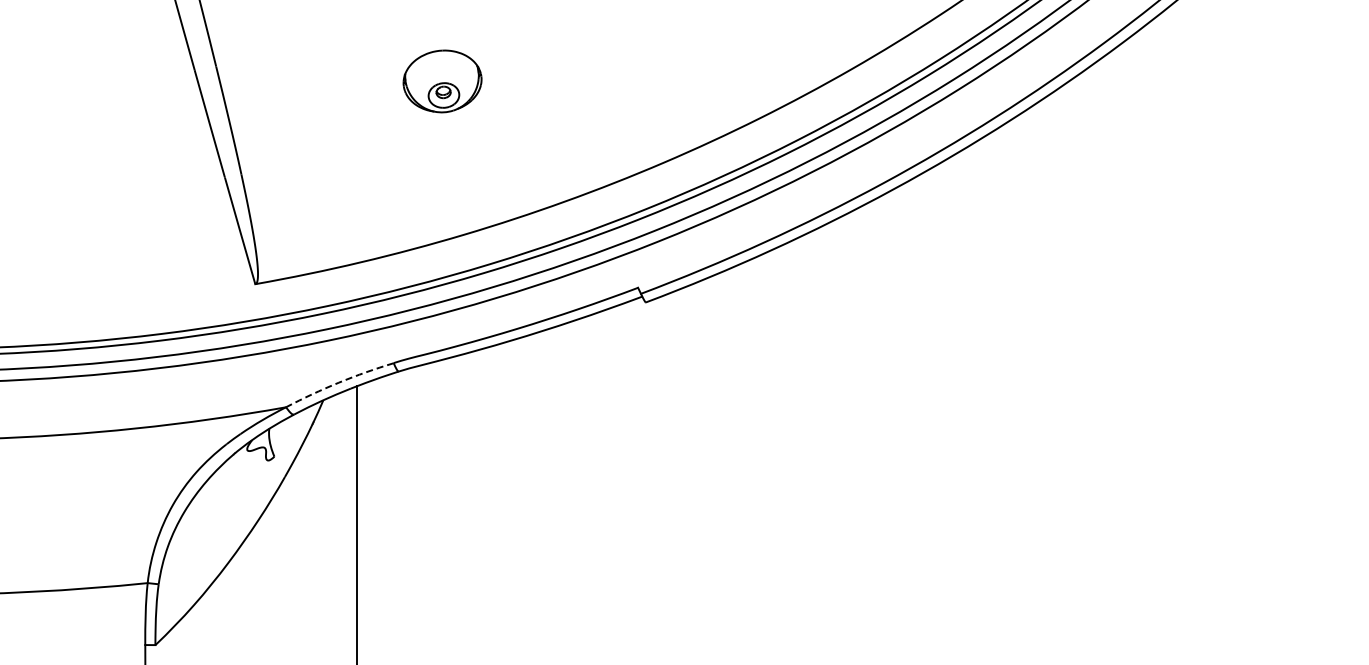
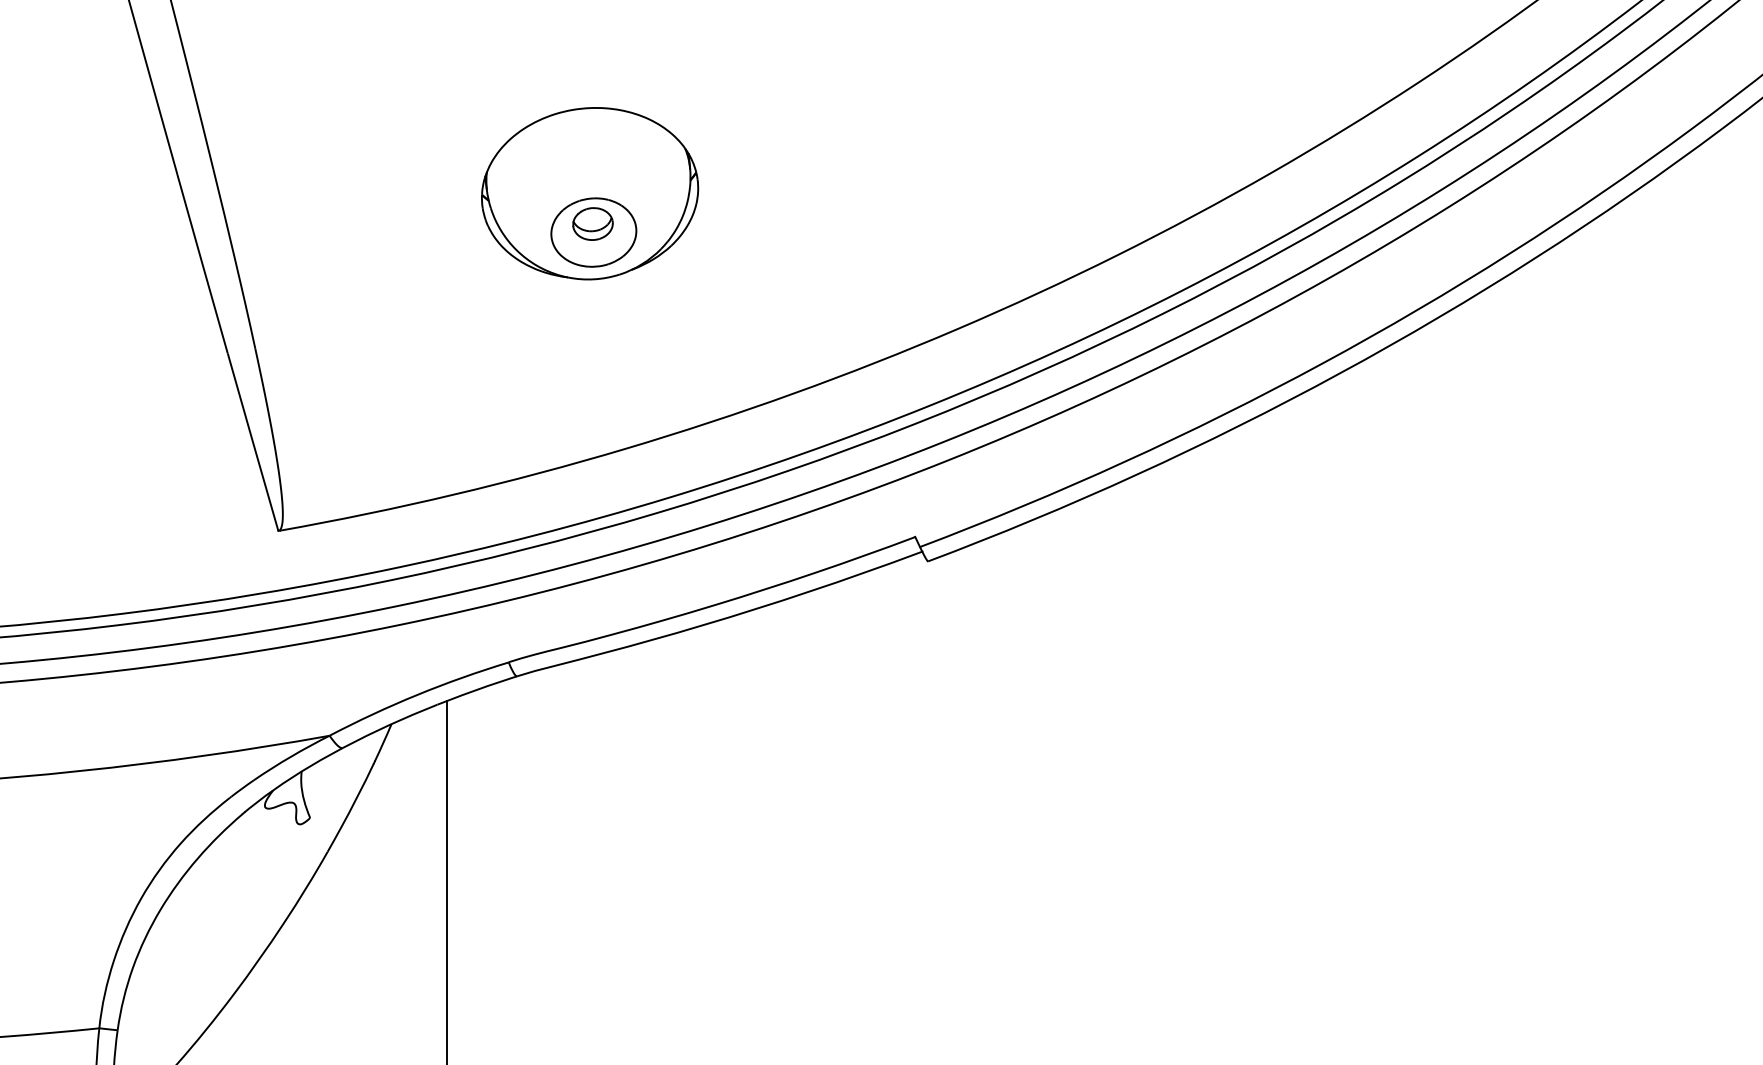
part: (442, 81) -> (589, 193), size x1.67
arc: (338, 382) -> (416, 694), dashed -> solid

